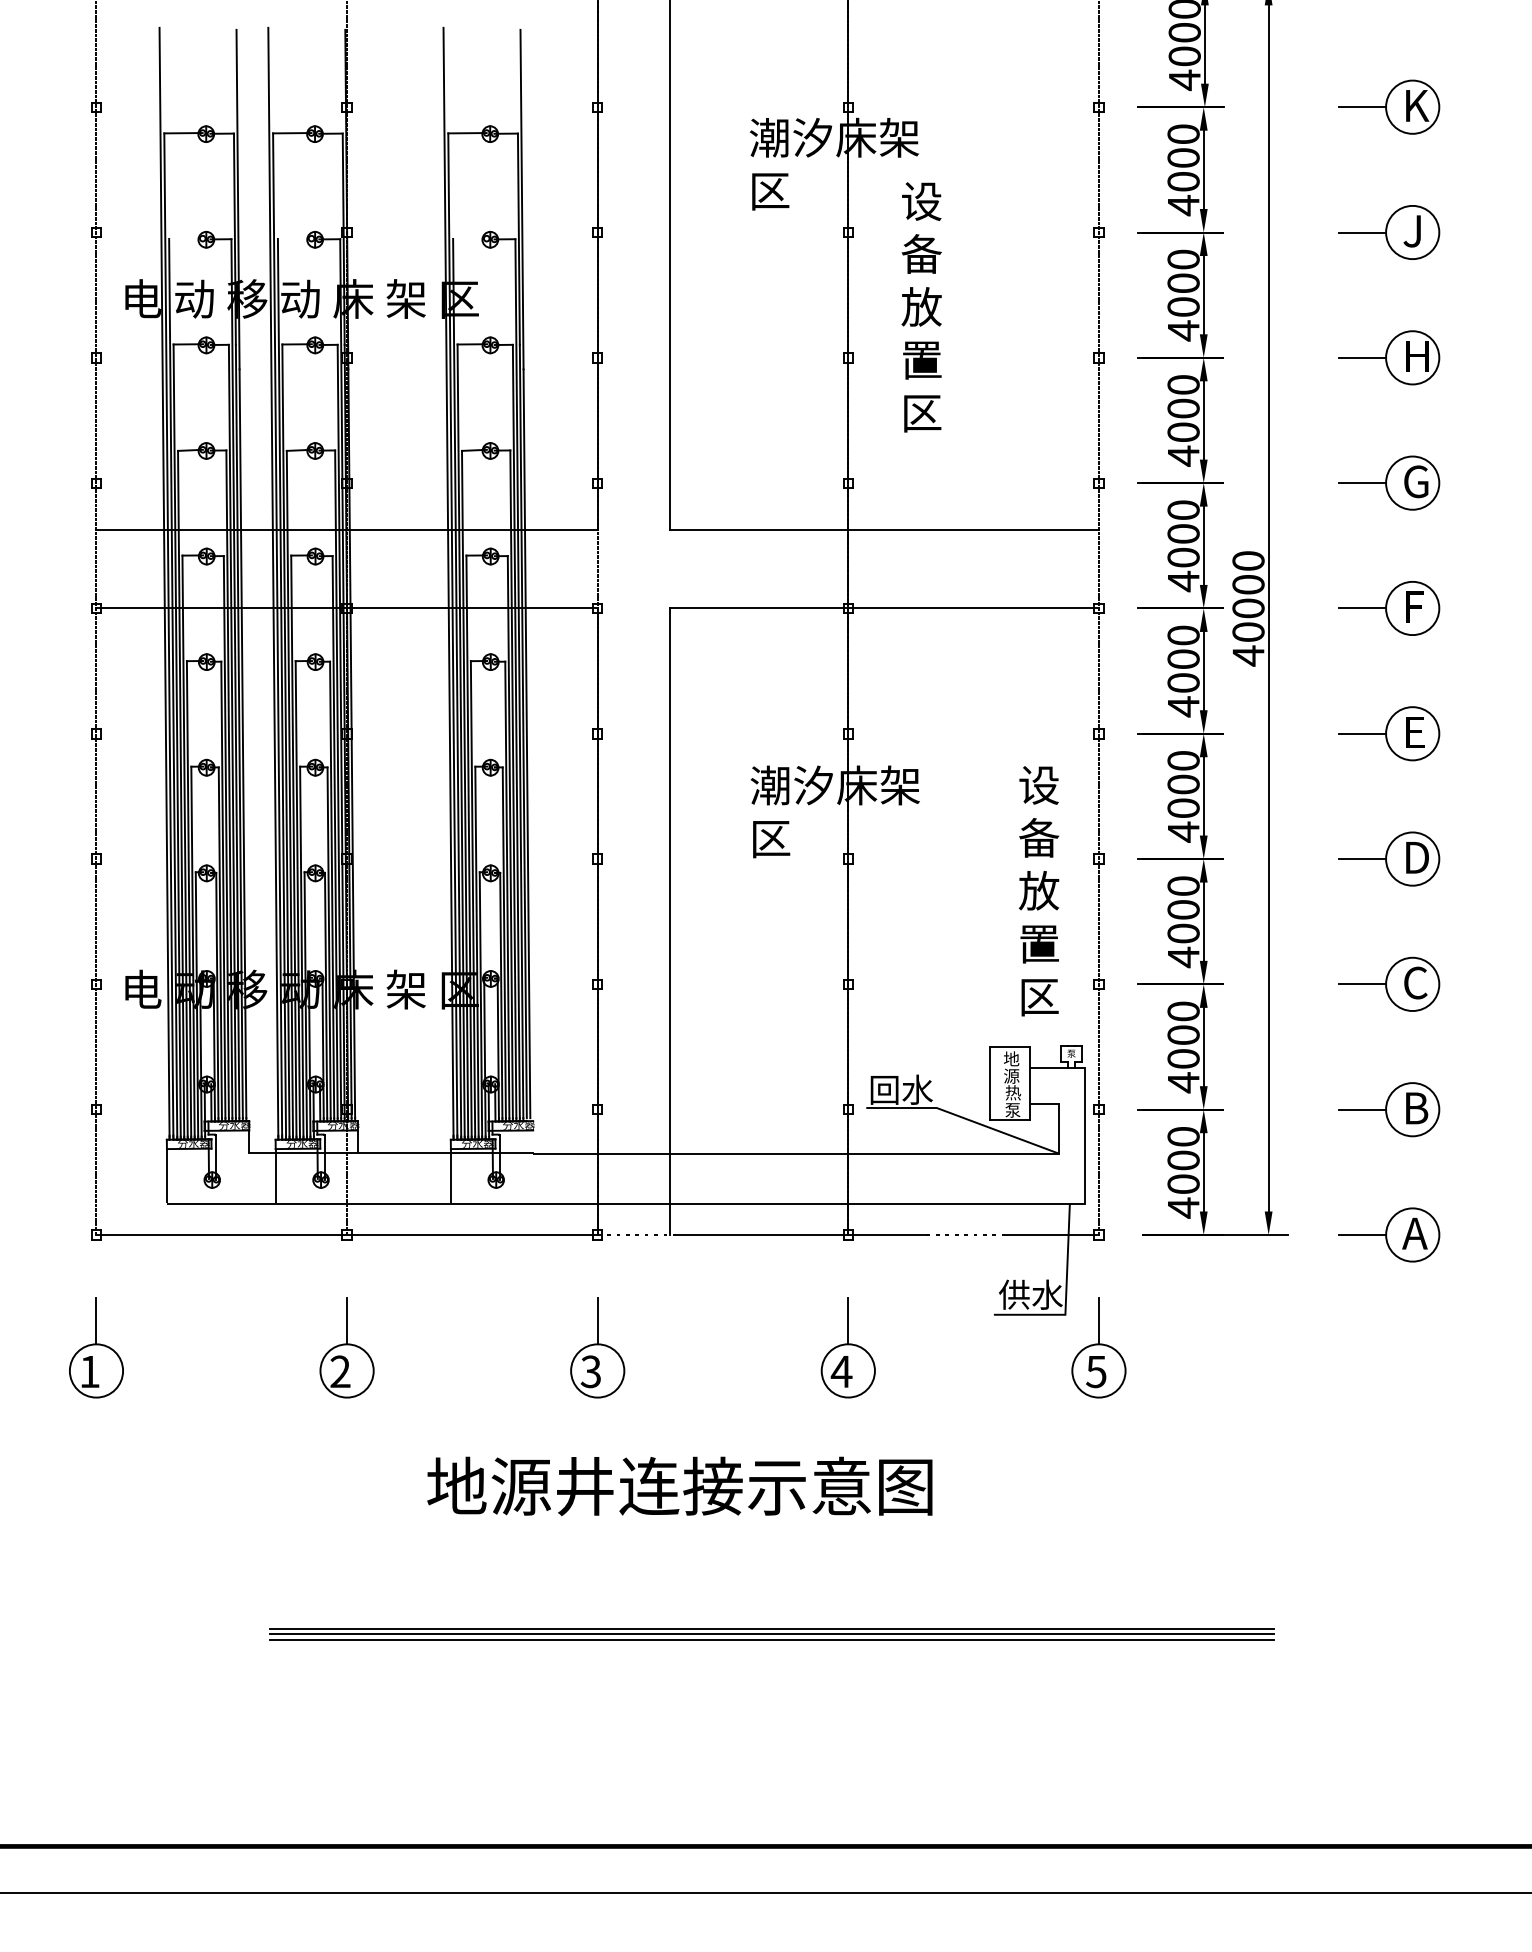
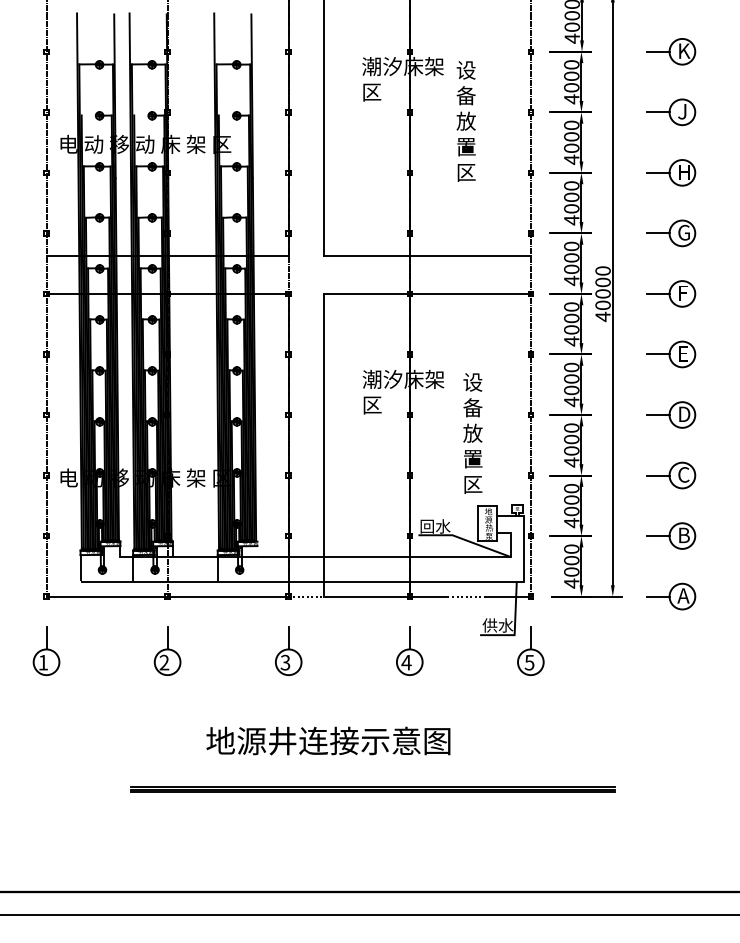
text: (920, 307) -> (465, 121), moved
text: (1038, 891) -> (472, 433), moved
text: (680, 1485) -> (328, 740), moved

